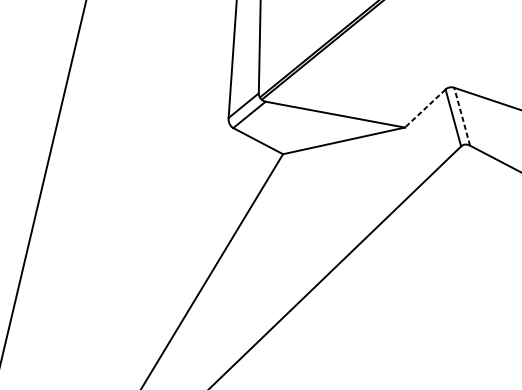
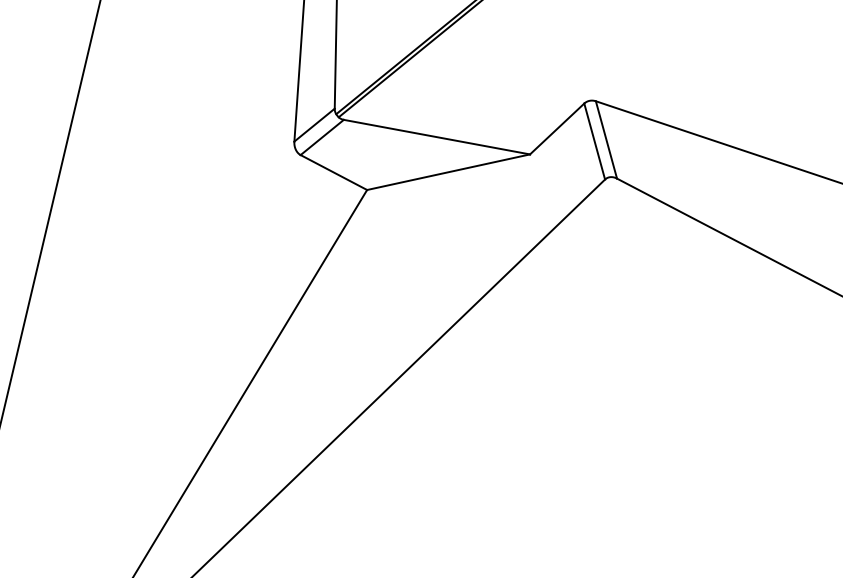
line: (424, 108) -> (556, 129), dashed -> solid
line: (462, 116) -> (606, 139), dashed -> solid

